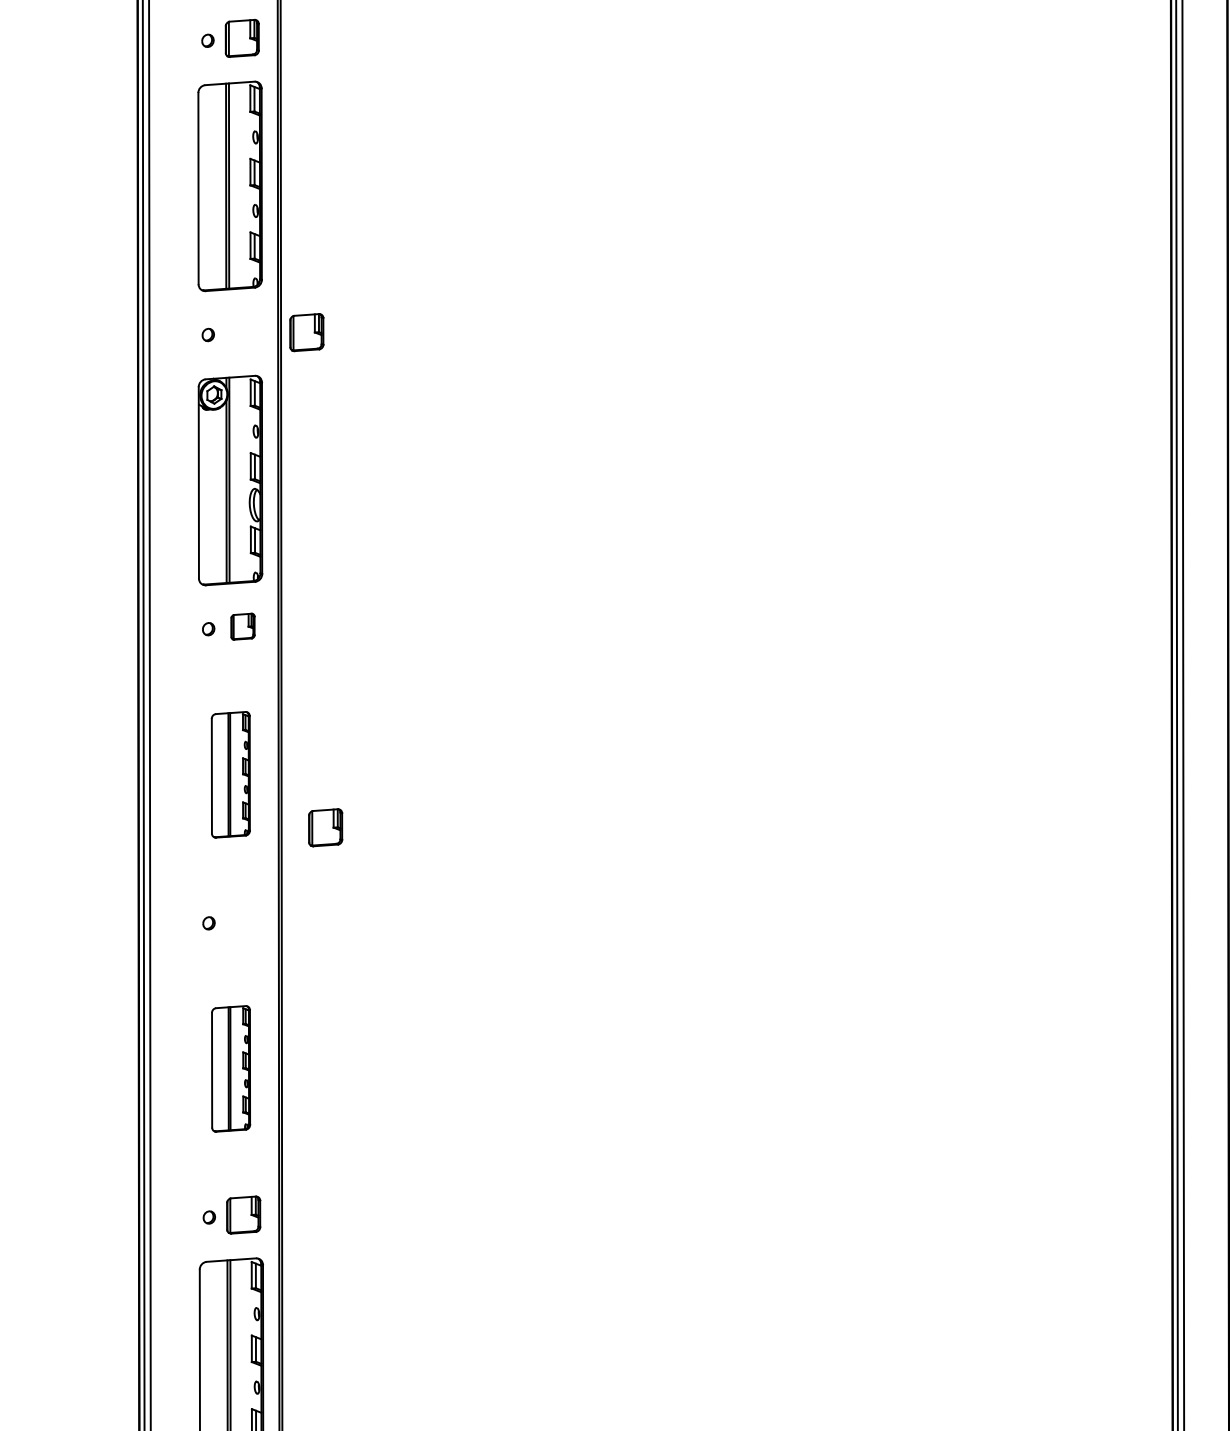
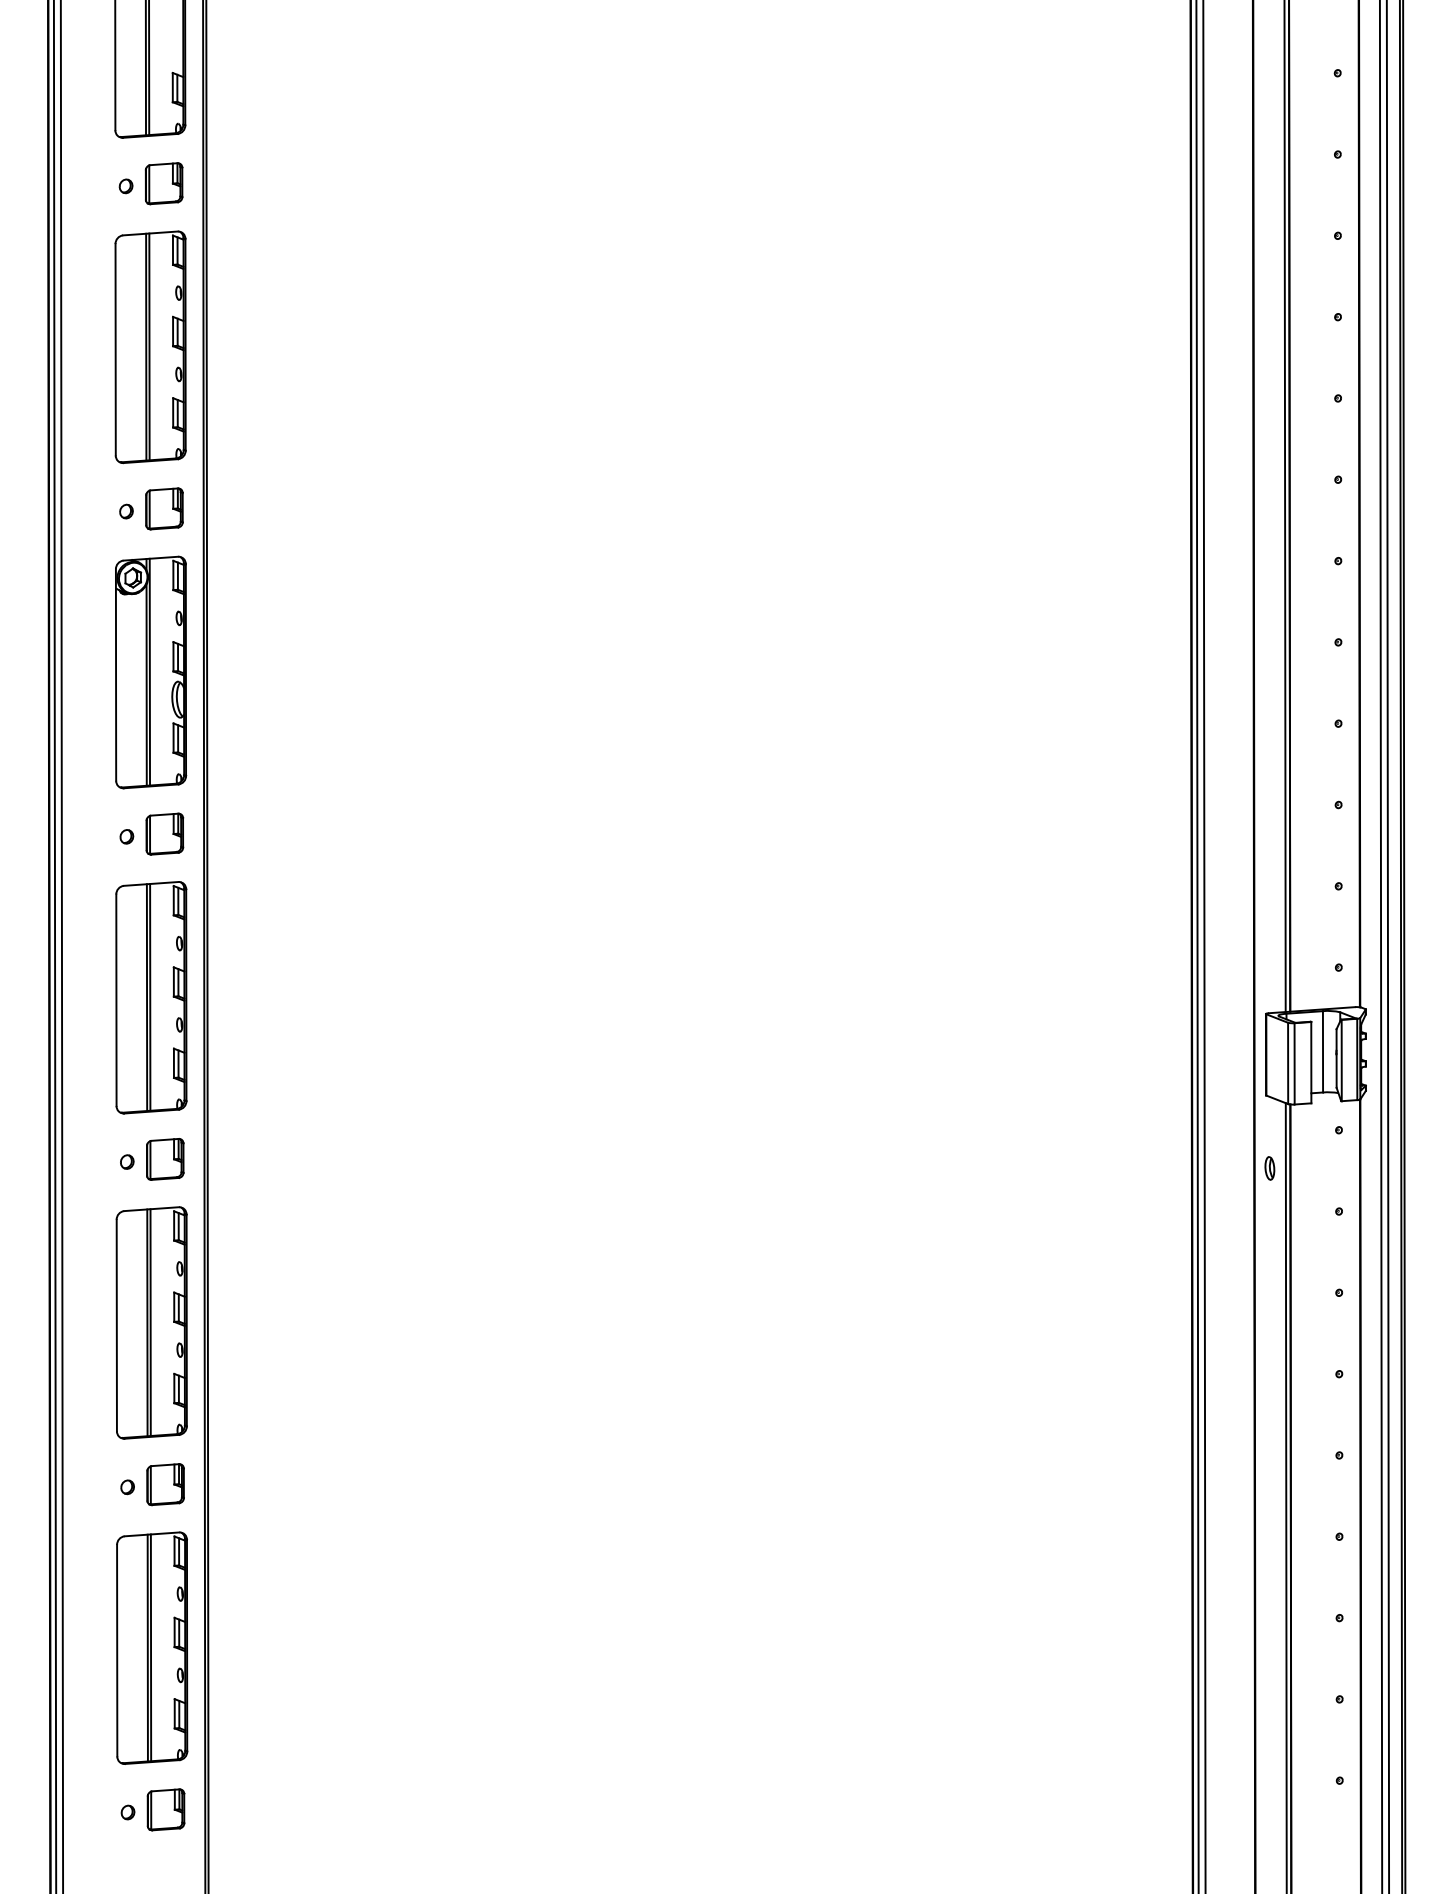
part: (306, 332) -> (164, 508), moved
part: (242, 626) -> (164, 833), size x1.43
part: (230, 774) -> (151, 997), size x1.67
part: (325, 827) -> (165, 1159), moved
part: (230, 1068) -> (151, 1322), size x1.67

